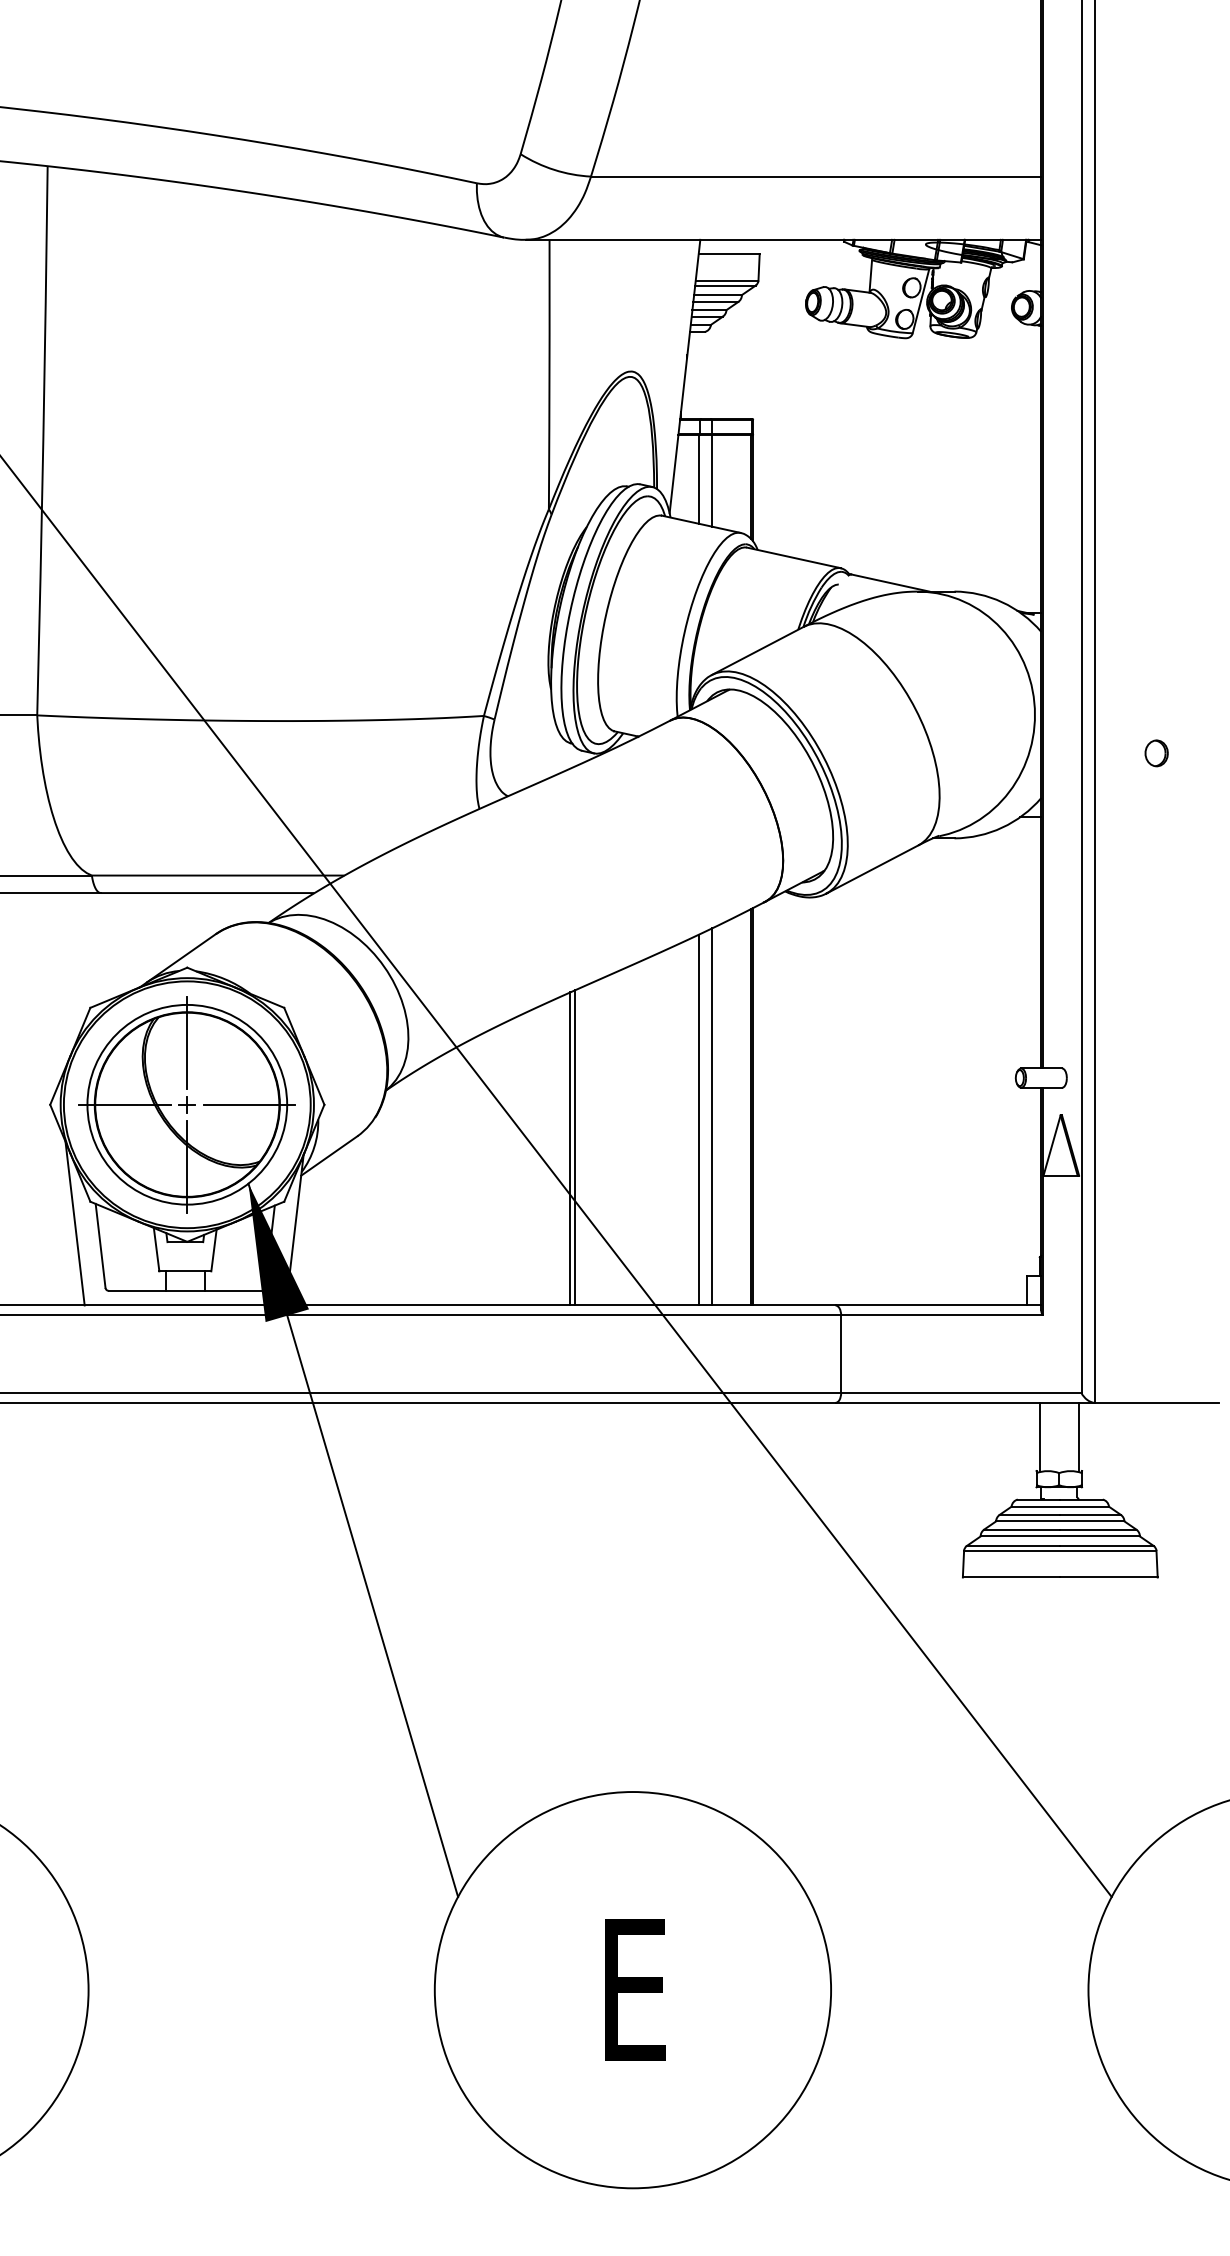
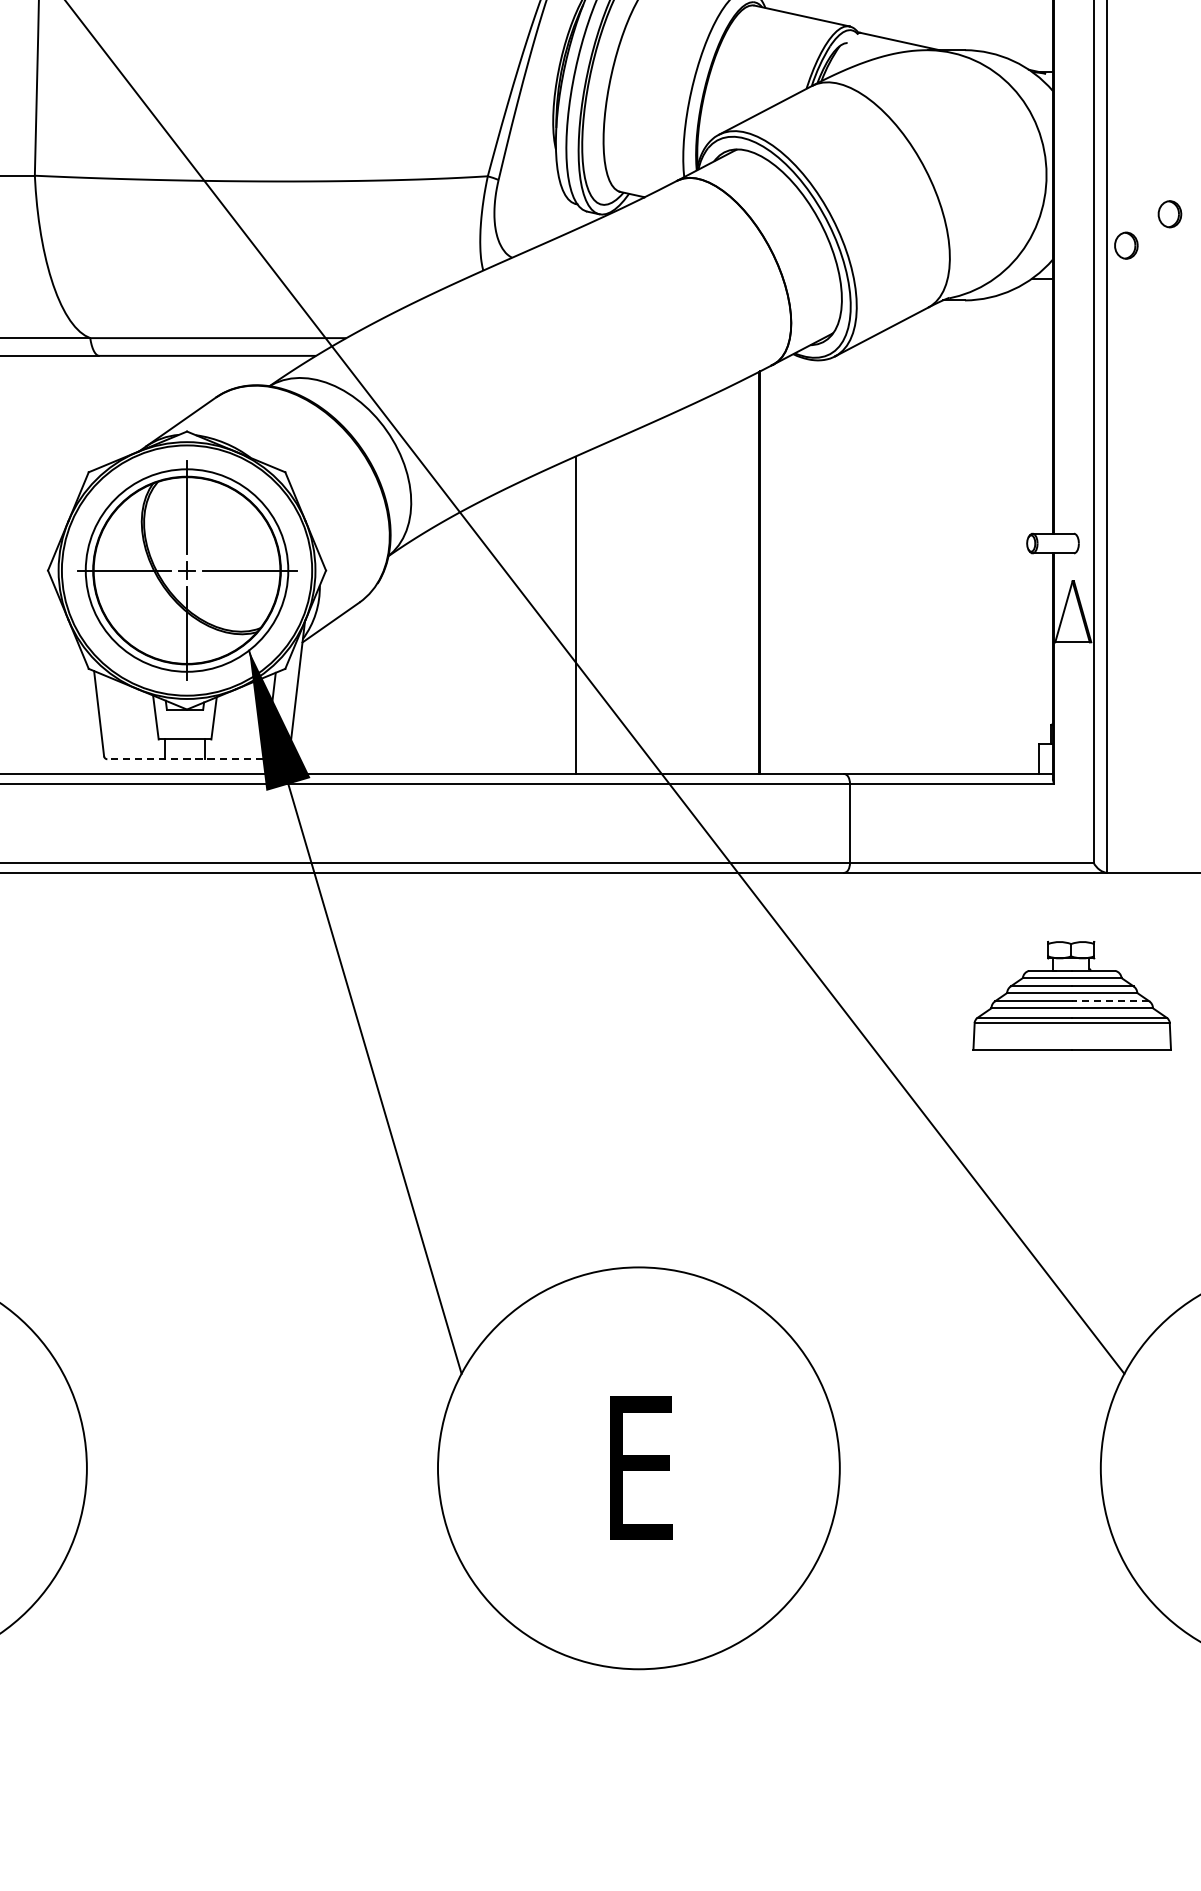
part: (1113, 784) -> (1126, 245), added
line: (712, 1116) -> (719, 582), removed
line: (699, 1119) -> (706, 585), removed
line: (575, 1147) -> (580, 613), removed
line: (74, 1223) -> (72, 690), removed
line: (185, 1290) -> (185, 758), solid -> dashed
line: (1039, 1436) -> (1051, 906), removed
line: (1078, 1436) -> (1090, 906), removed
line: (1098, 1529) -> (1110, 1001), solid -> dashed

